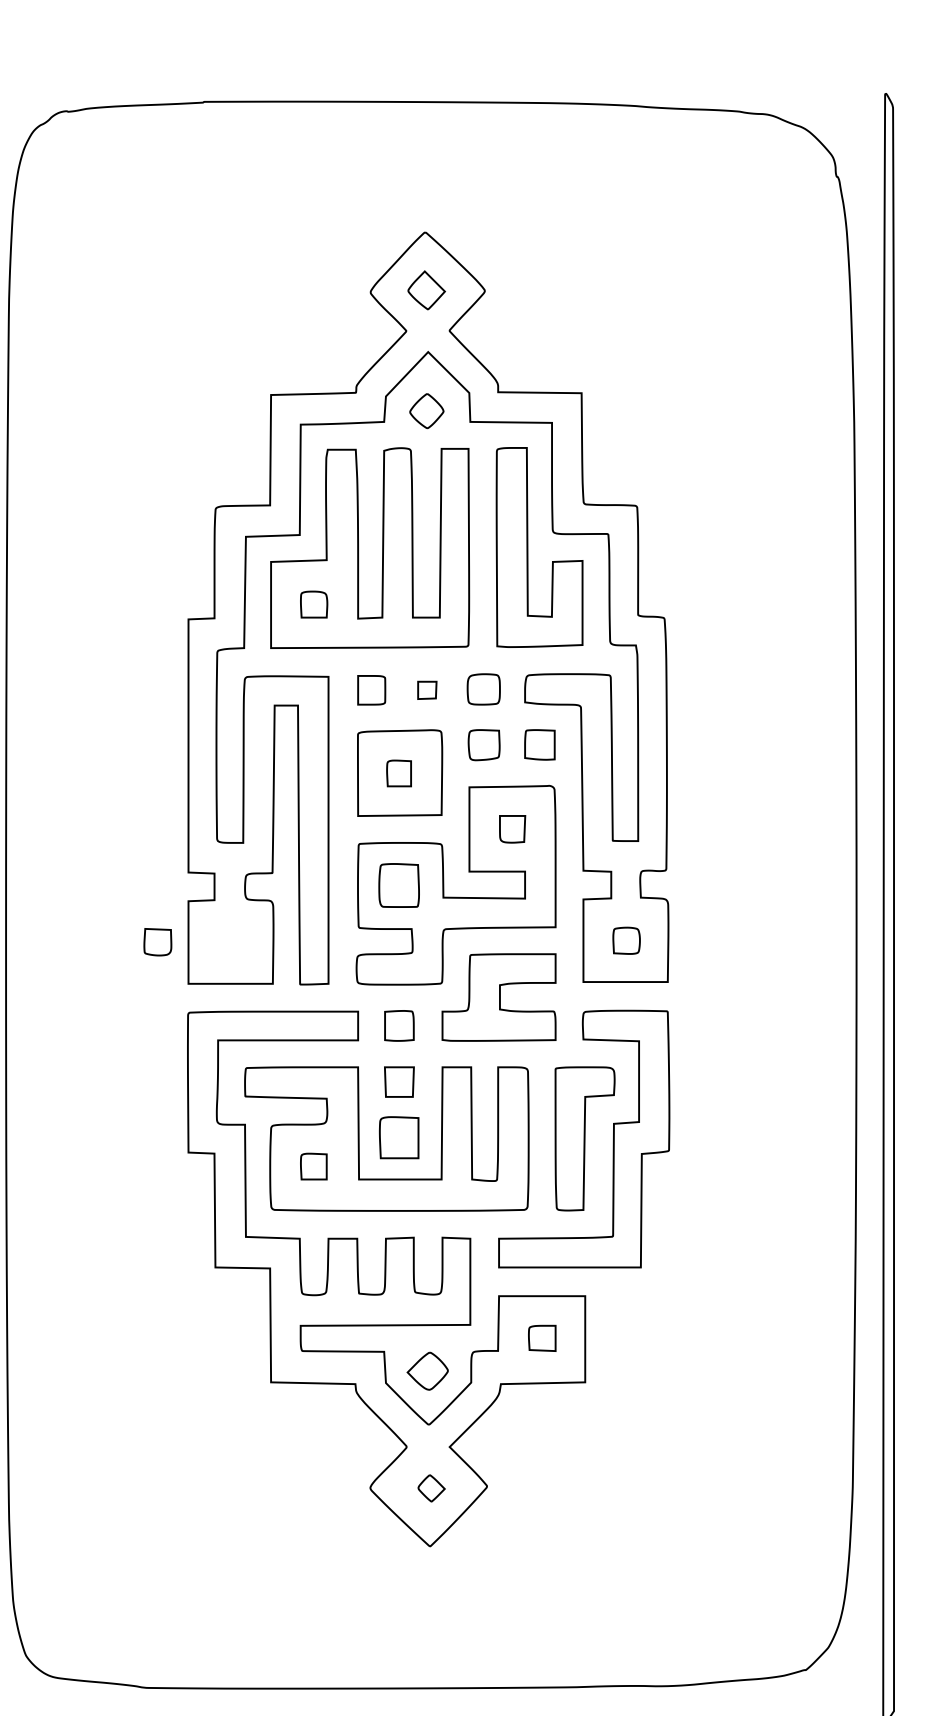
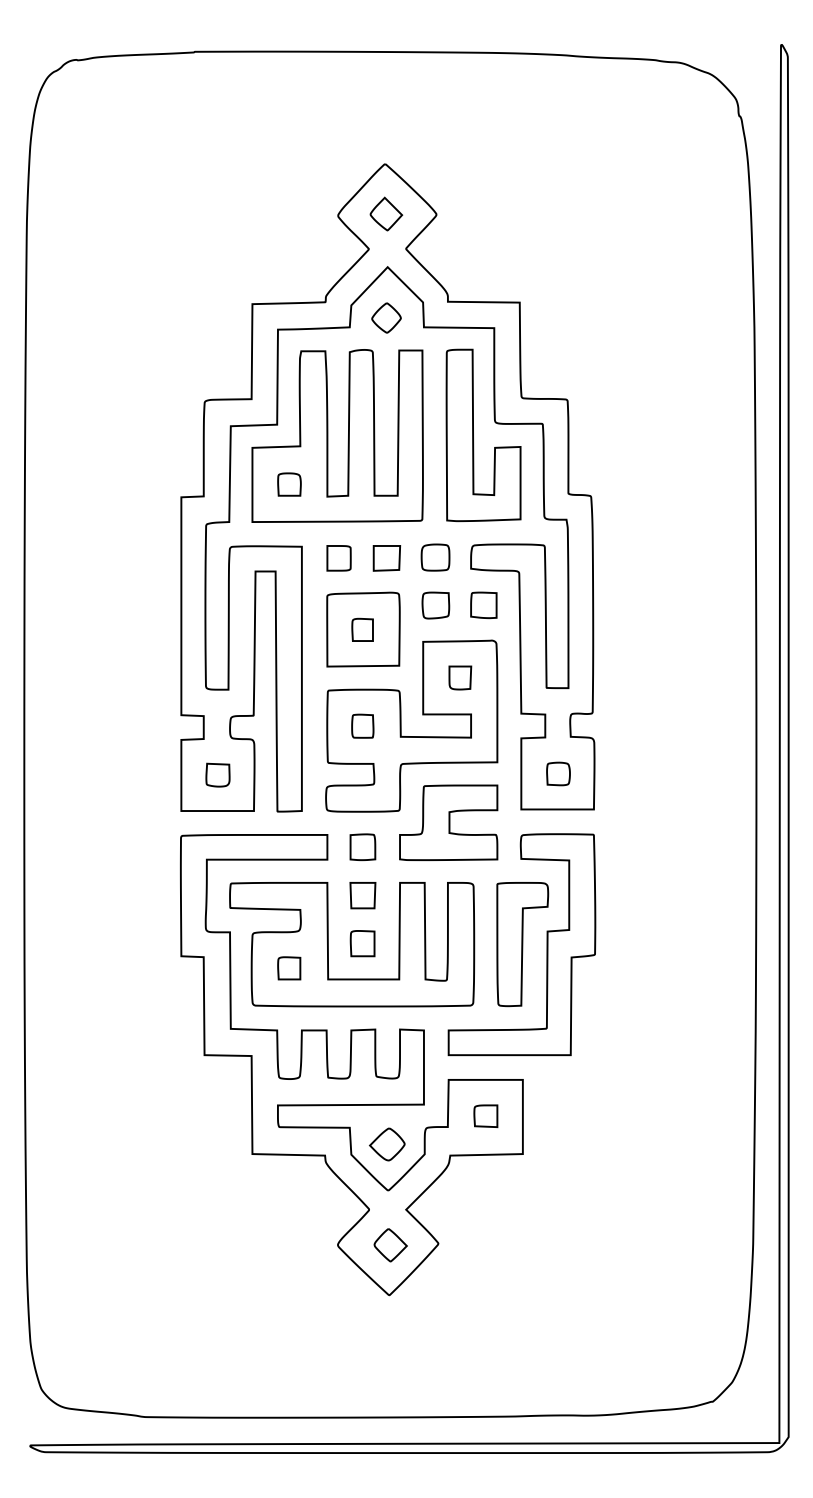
part: (426, 690) -> (386, 558), size x1.67
part: (398, 884) -> (362, 725), size x0.62
part: (157, 941) -> (217, 774), moved
part: (398, 1137) -> (362, 943), size x0.71
part: (431, 1488) -> (390, 1245), size x1.43

